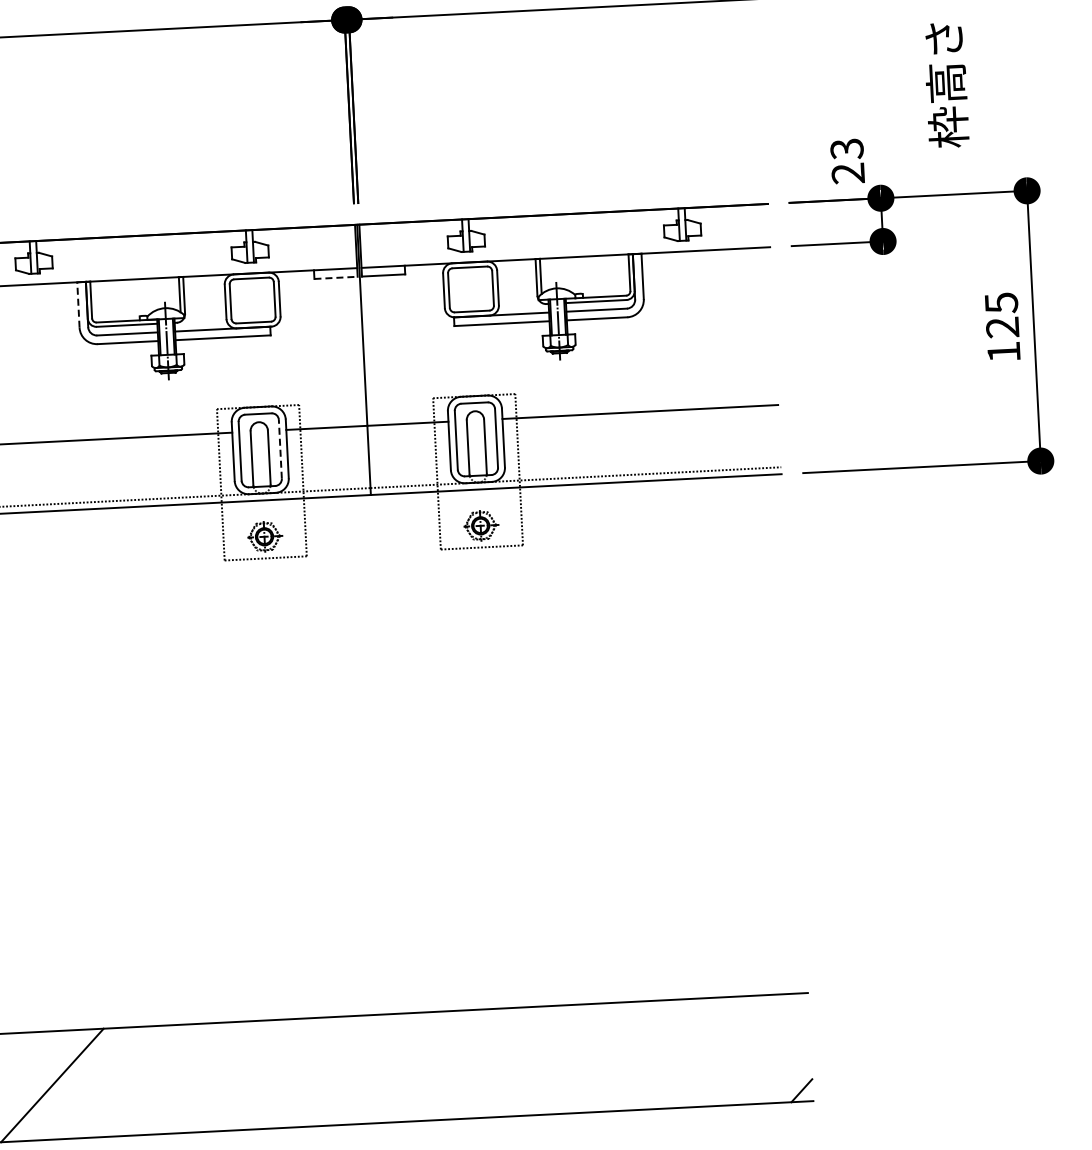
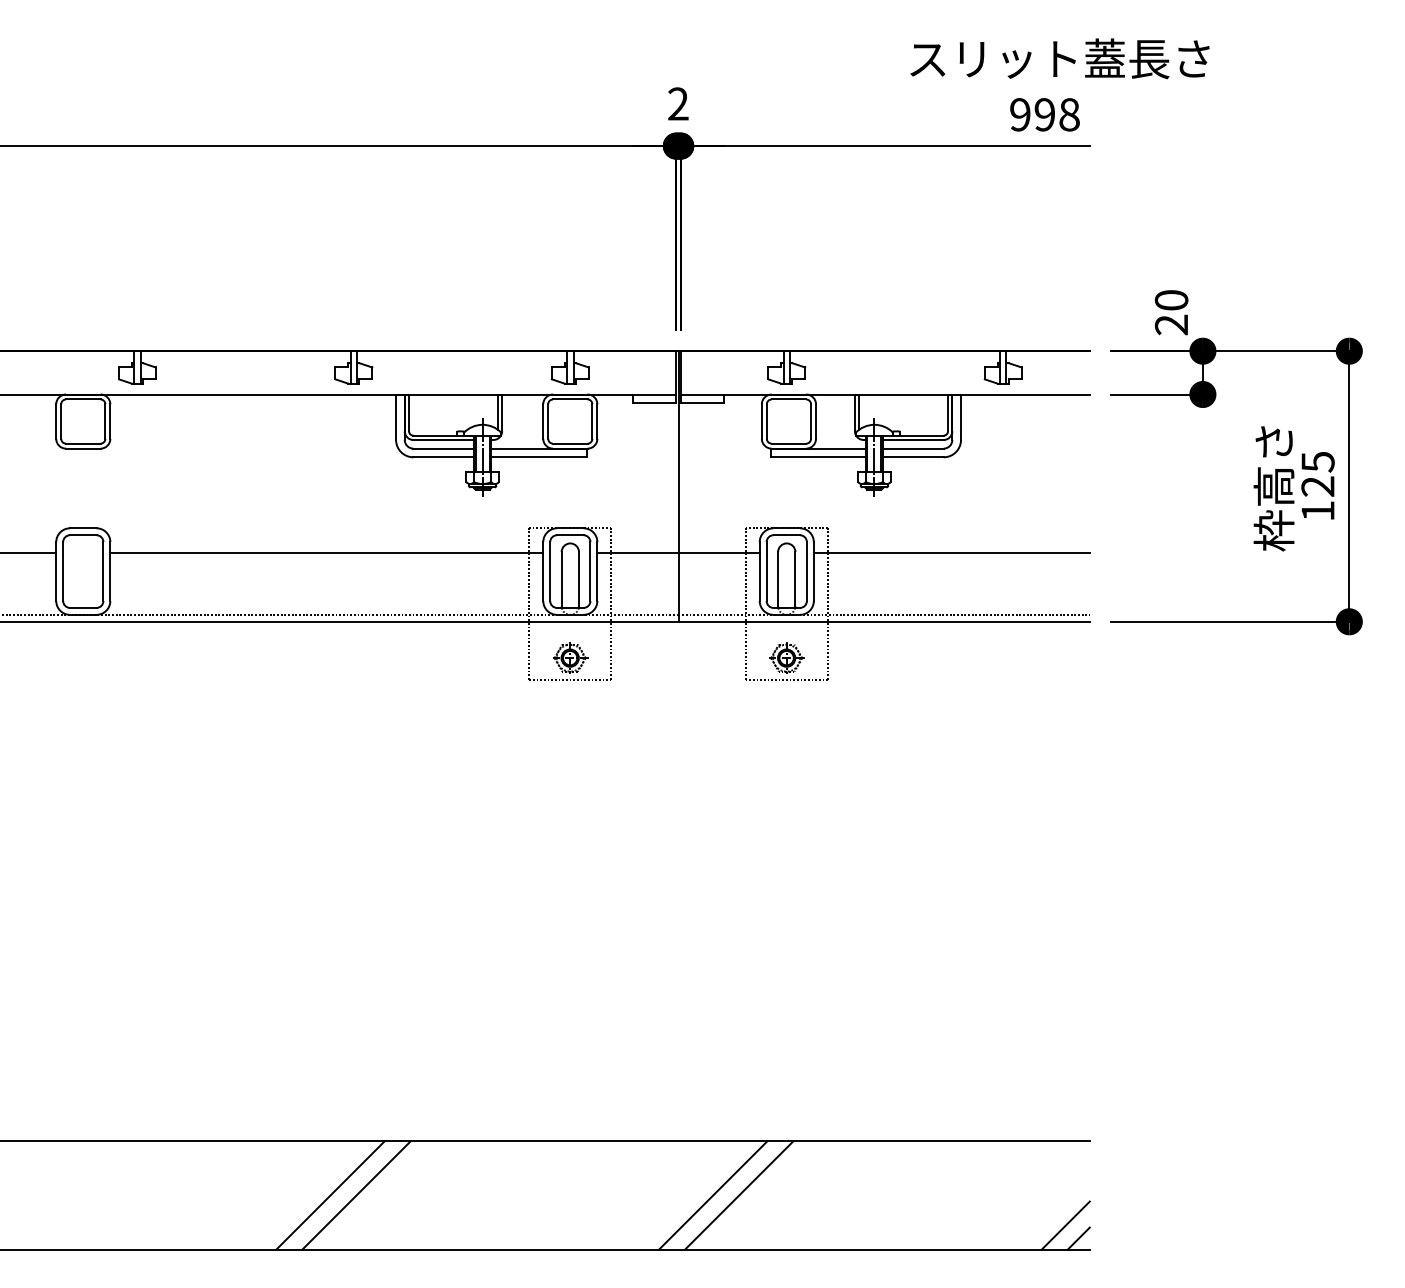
text: (945, 85) -> (1273, 488), moved
text: (846, 149) -> (1171, 300), 23 -> 20
line: (335, 278) -> (654, 403), dashed -> solid
line: (78, 305) -> (396, 417), dashed -> solid
line: (280, 449) -> (590, 571), dashed -> solid
line: (460, 1064) -> (739, 1195), added
line: (434, 1066) -> (713, 1195), added
line: (787, 1078) -> (1065, 1225), added
line: (78, 1084) -> (356, 1195), added

